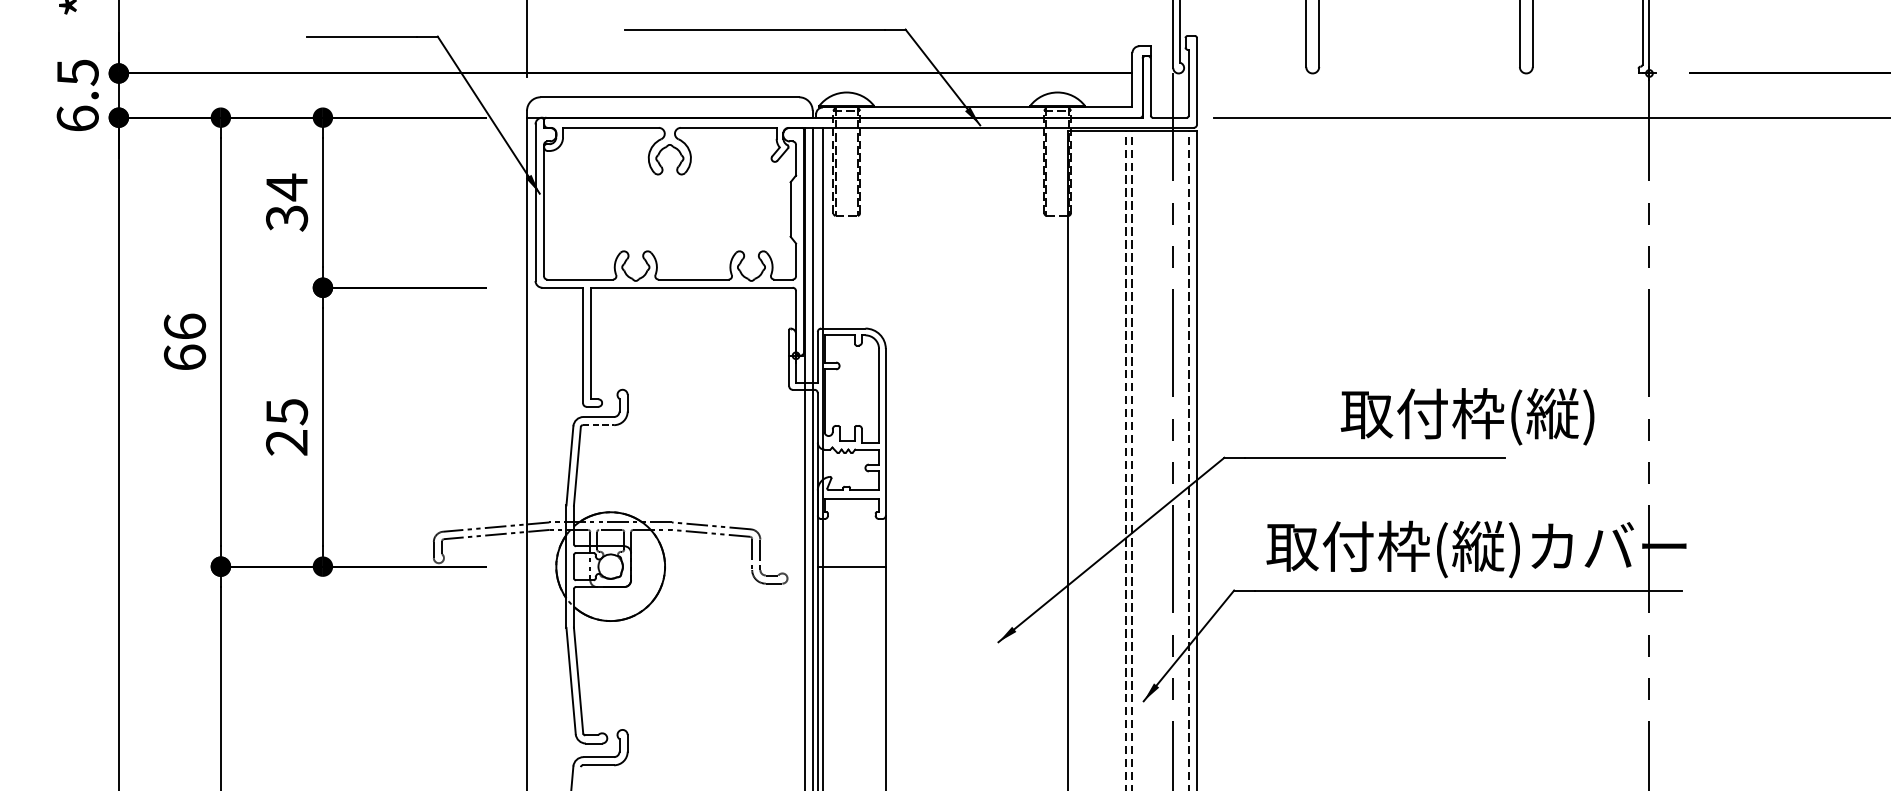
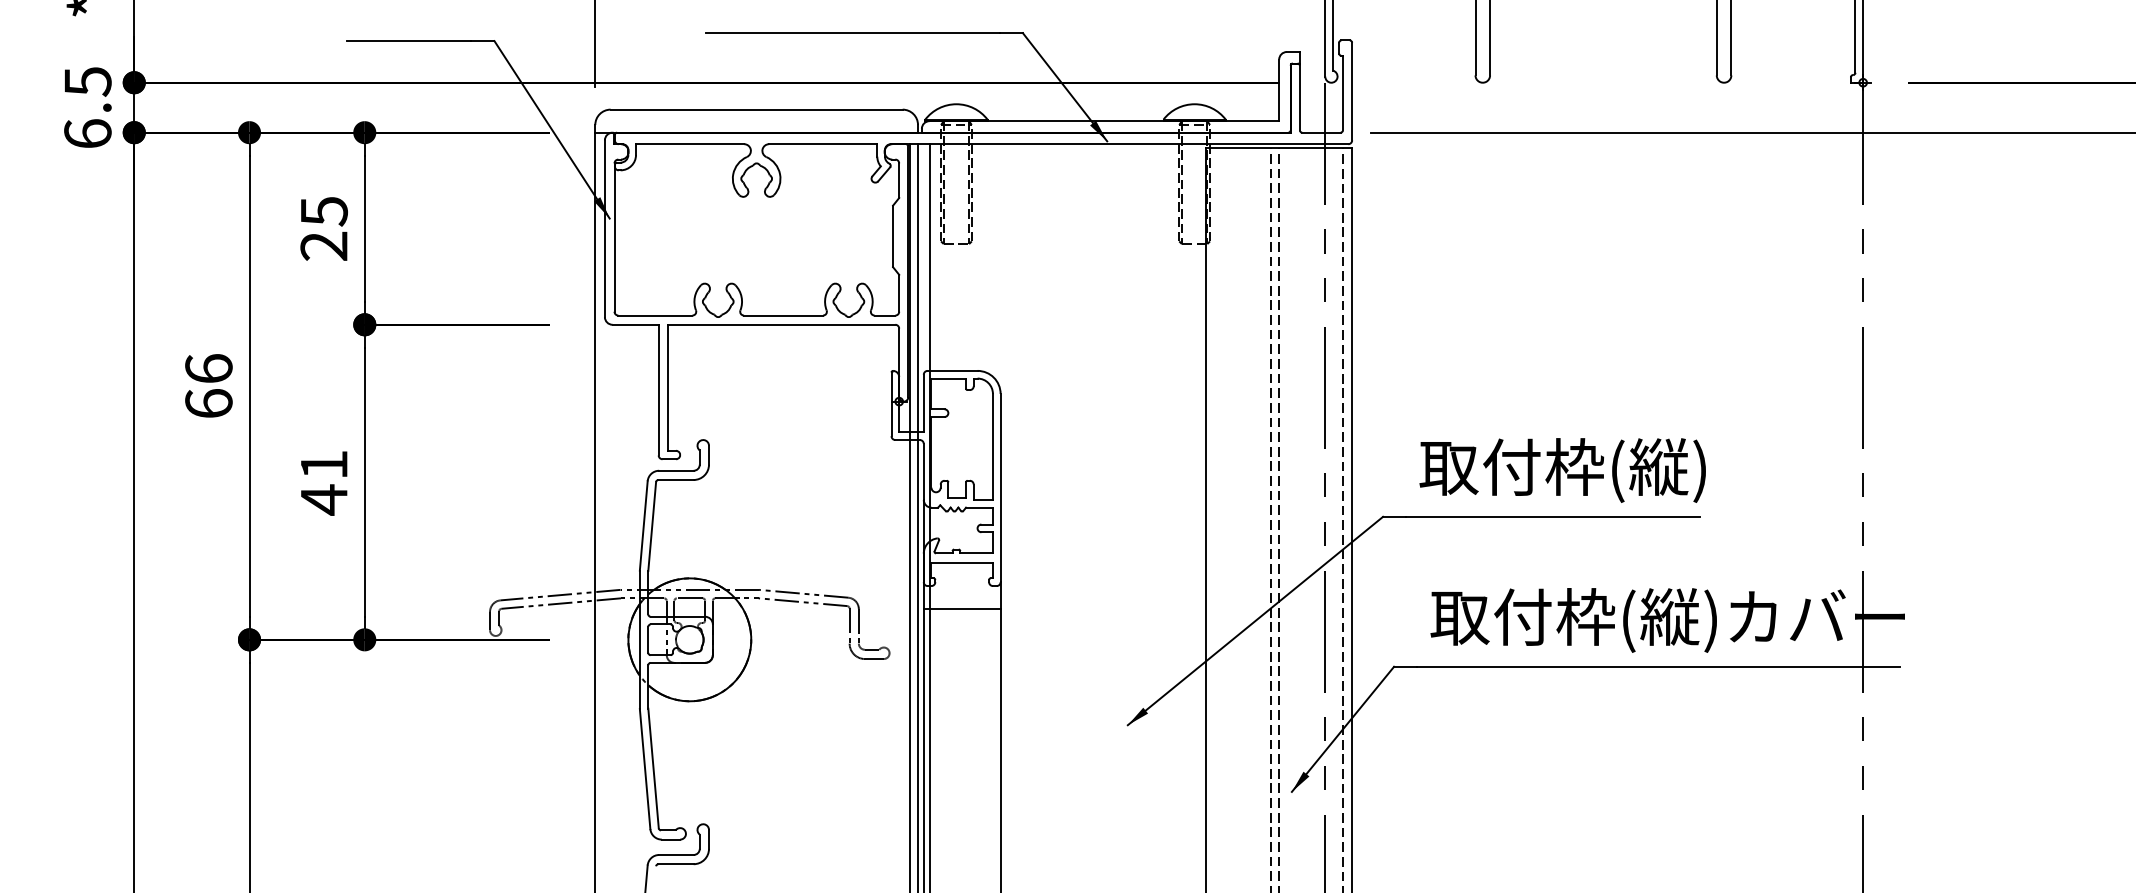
text: (286, 202) -> (323, 228), 34 -> 25
text: (1467, 416) -> (1562, 470), moved
line: (598, 425) -> (676, 480), dashed -> solid
text: (286, 427) -> (323, 482), 25 -> 41
line: (851, 567) -> (961, 609), moved

